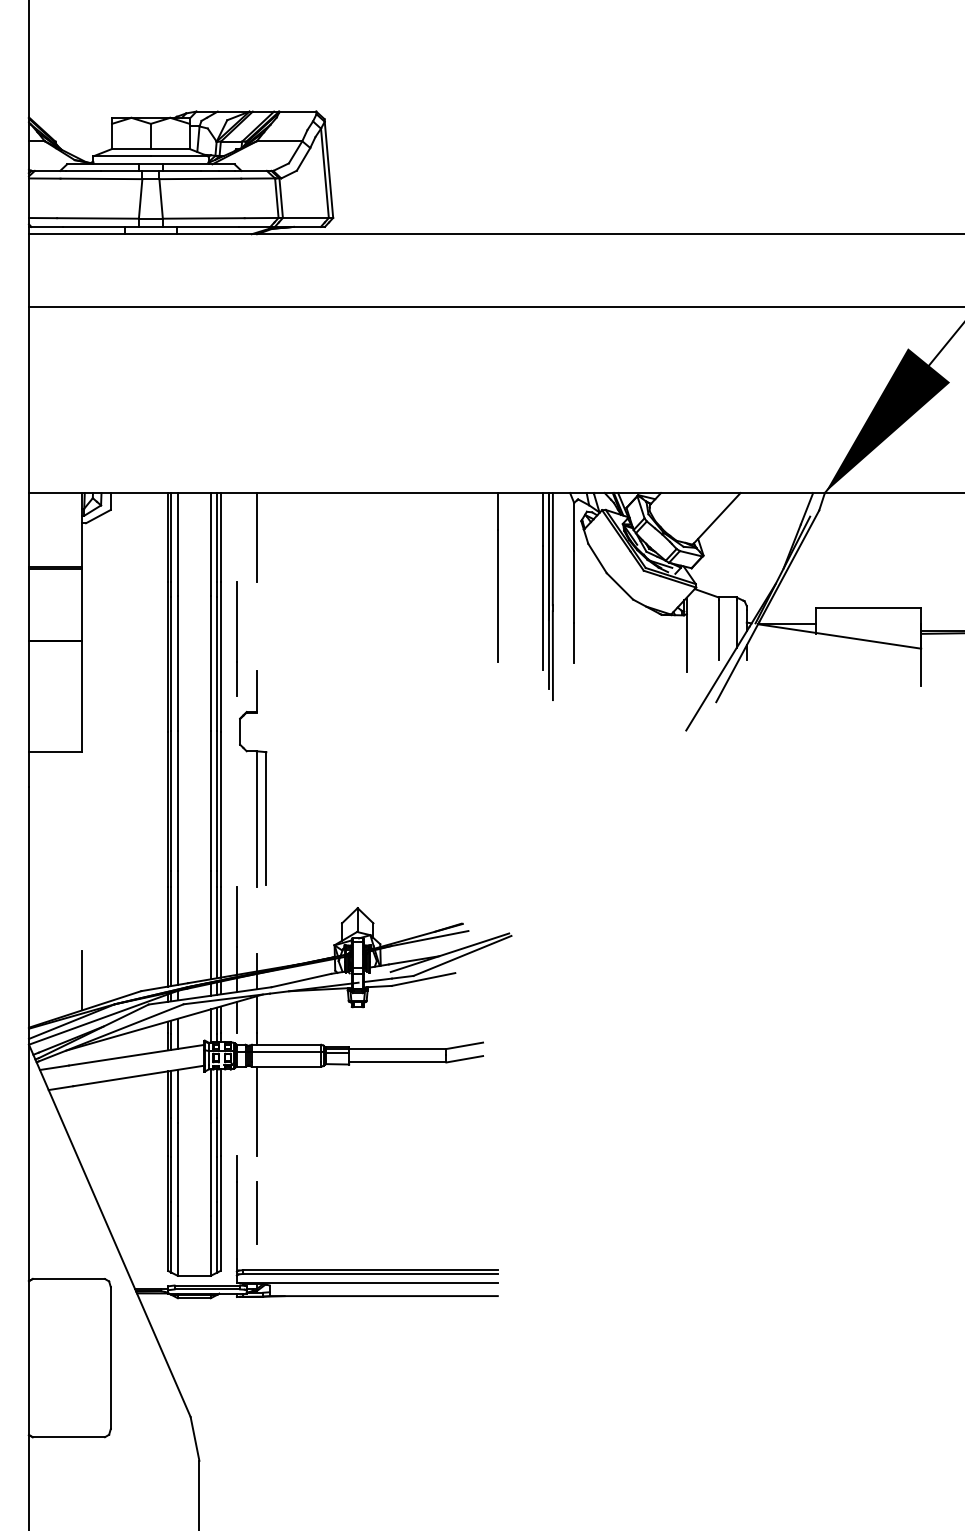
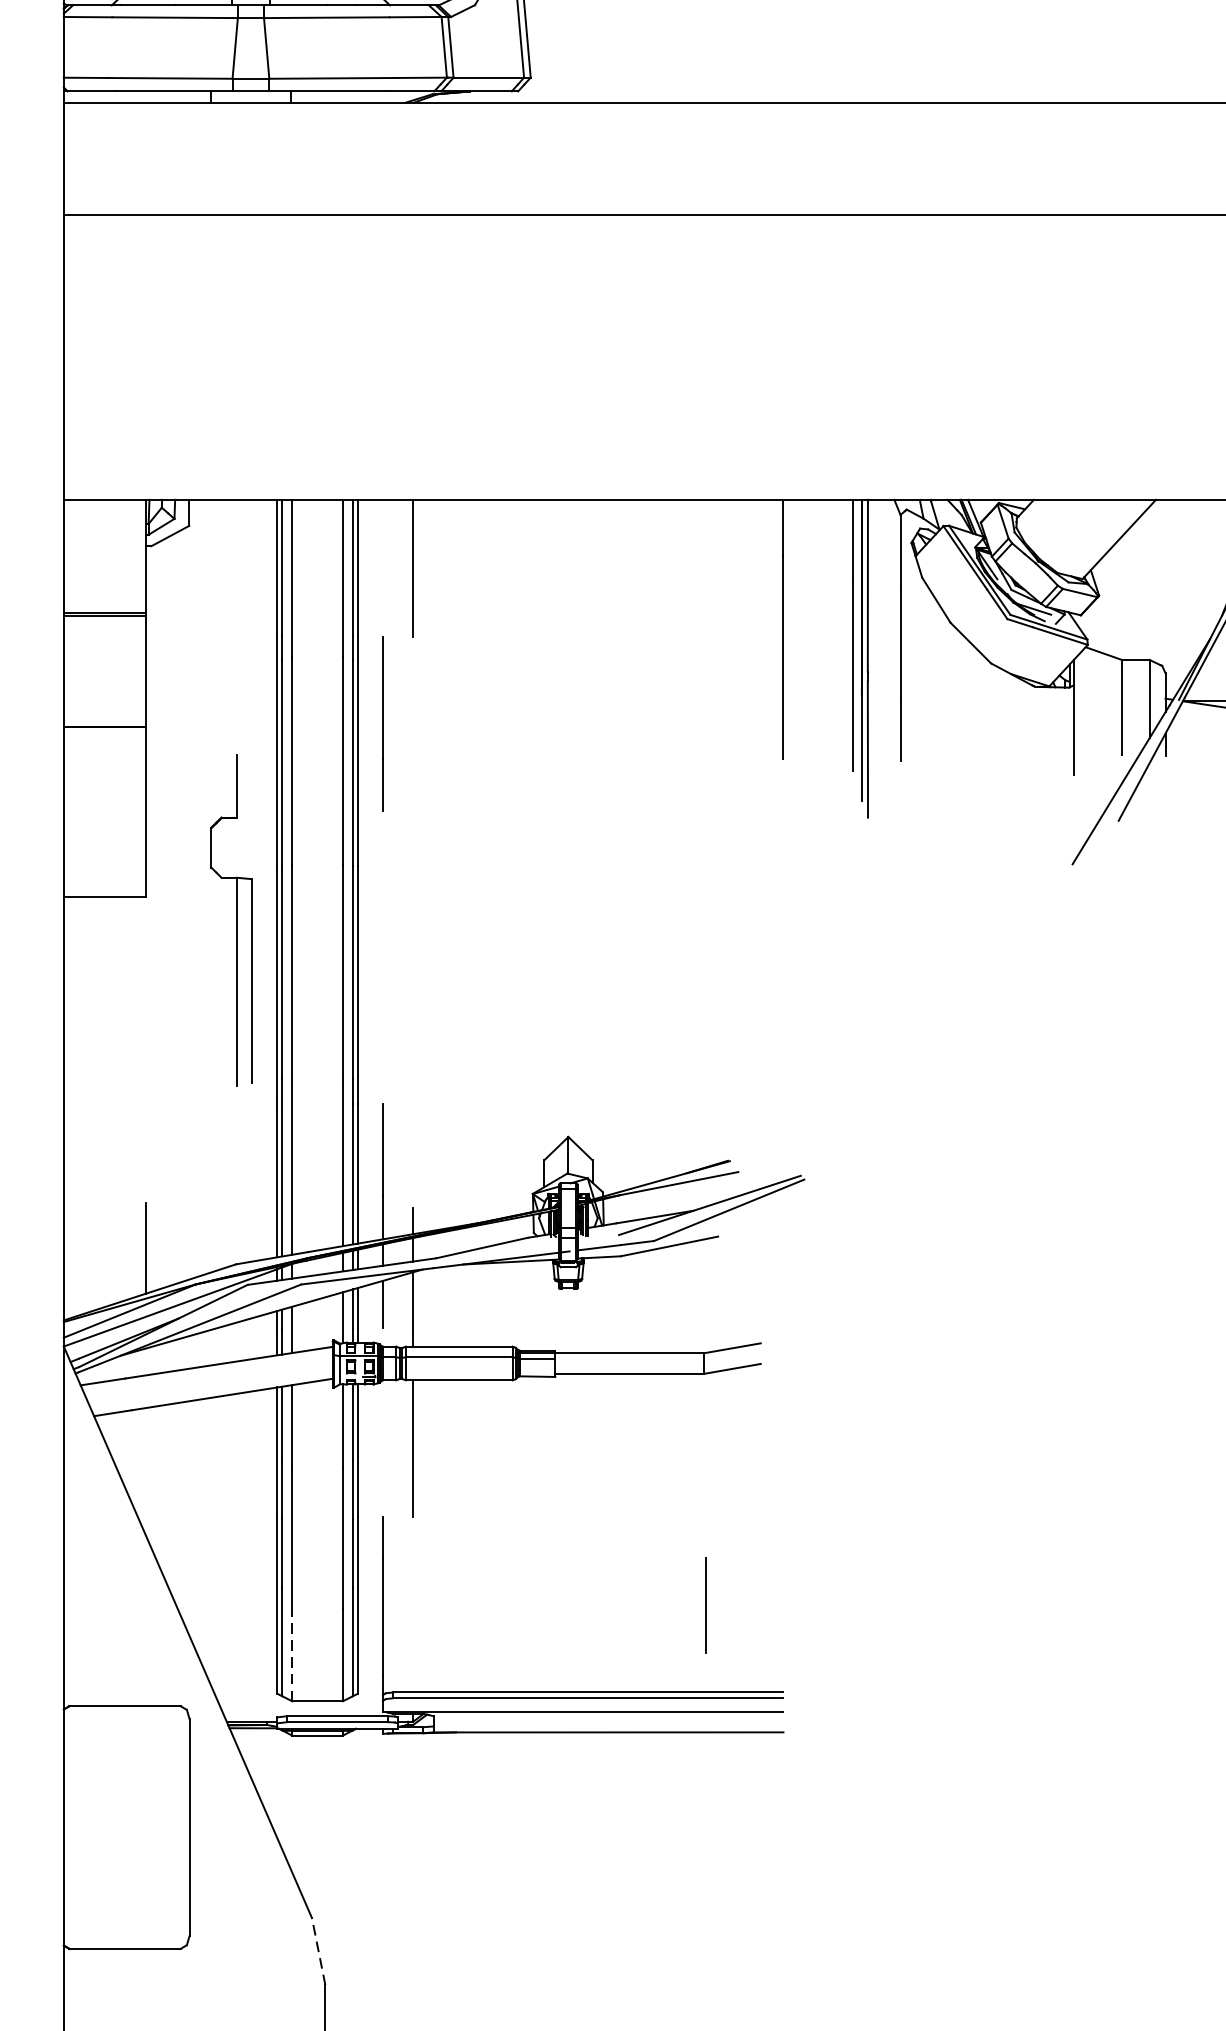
part: (253, 778) -> (231, 919), moved
line: (256, 1212) -> (706, 1604), moved
line: (177, 1245) -> (291, 1654), solid -> dashed
line: (194, 1438) -> (317, 1950), solid -> dashed

